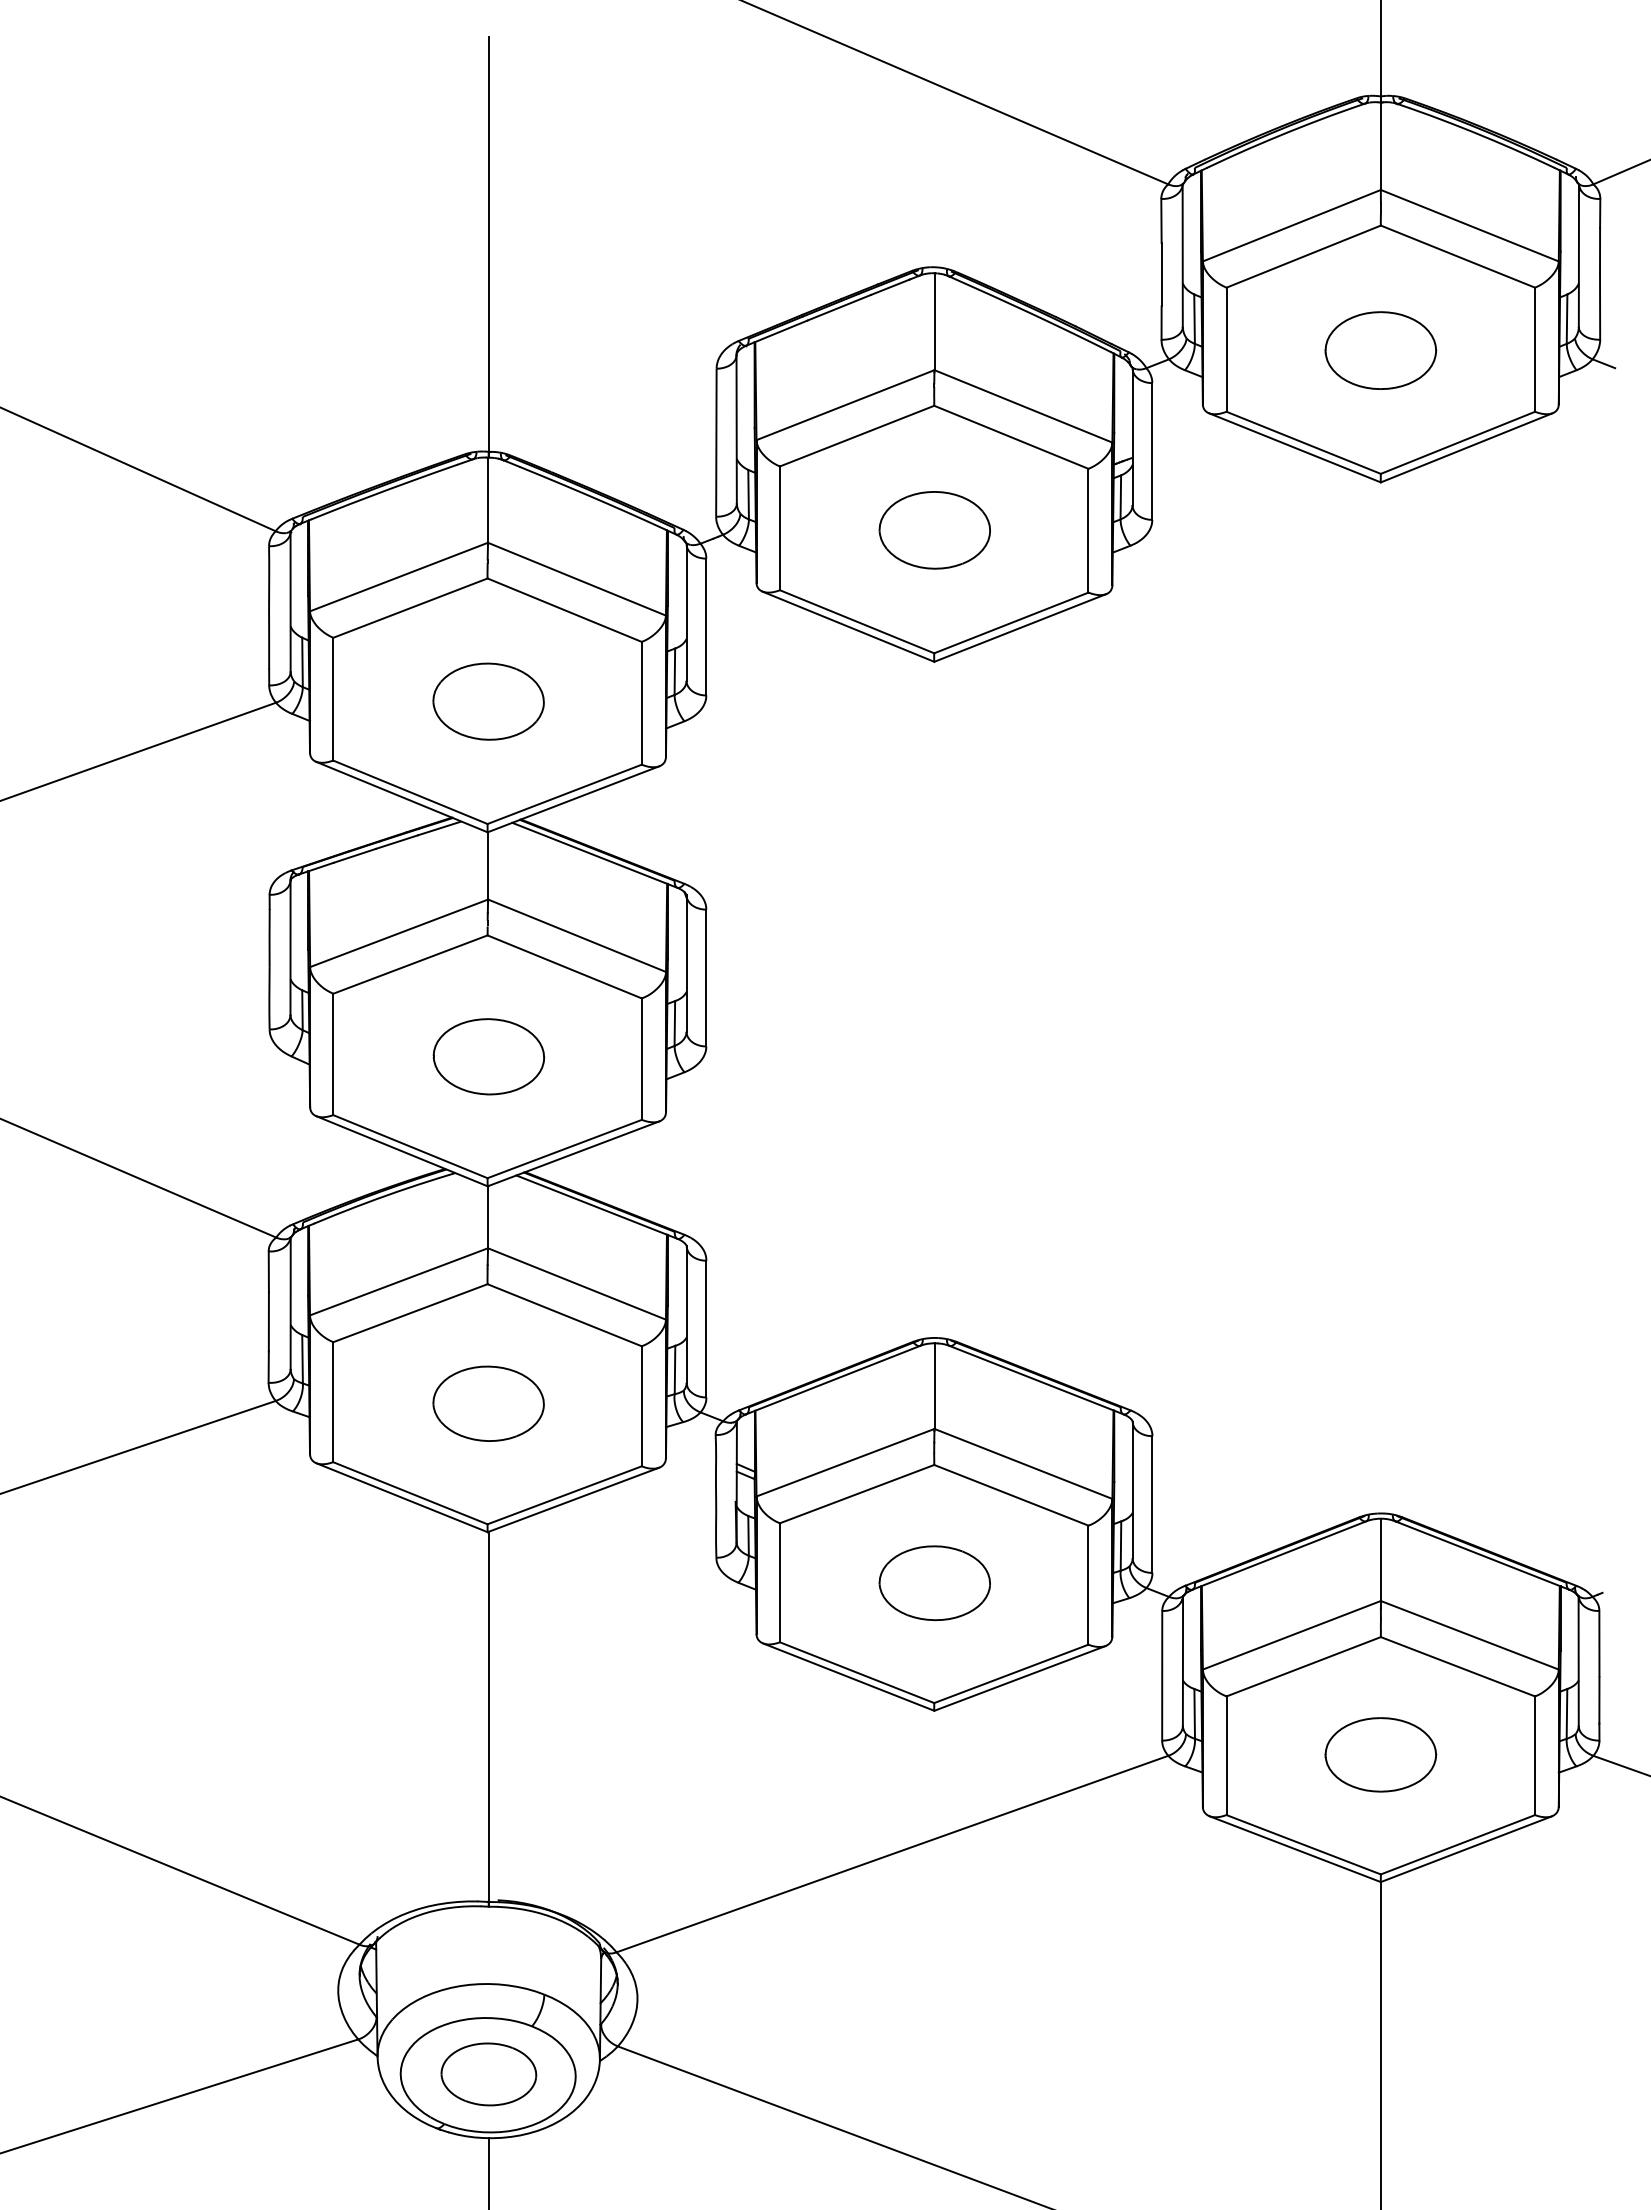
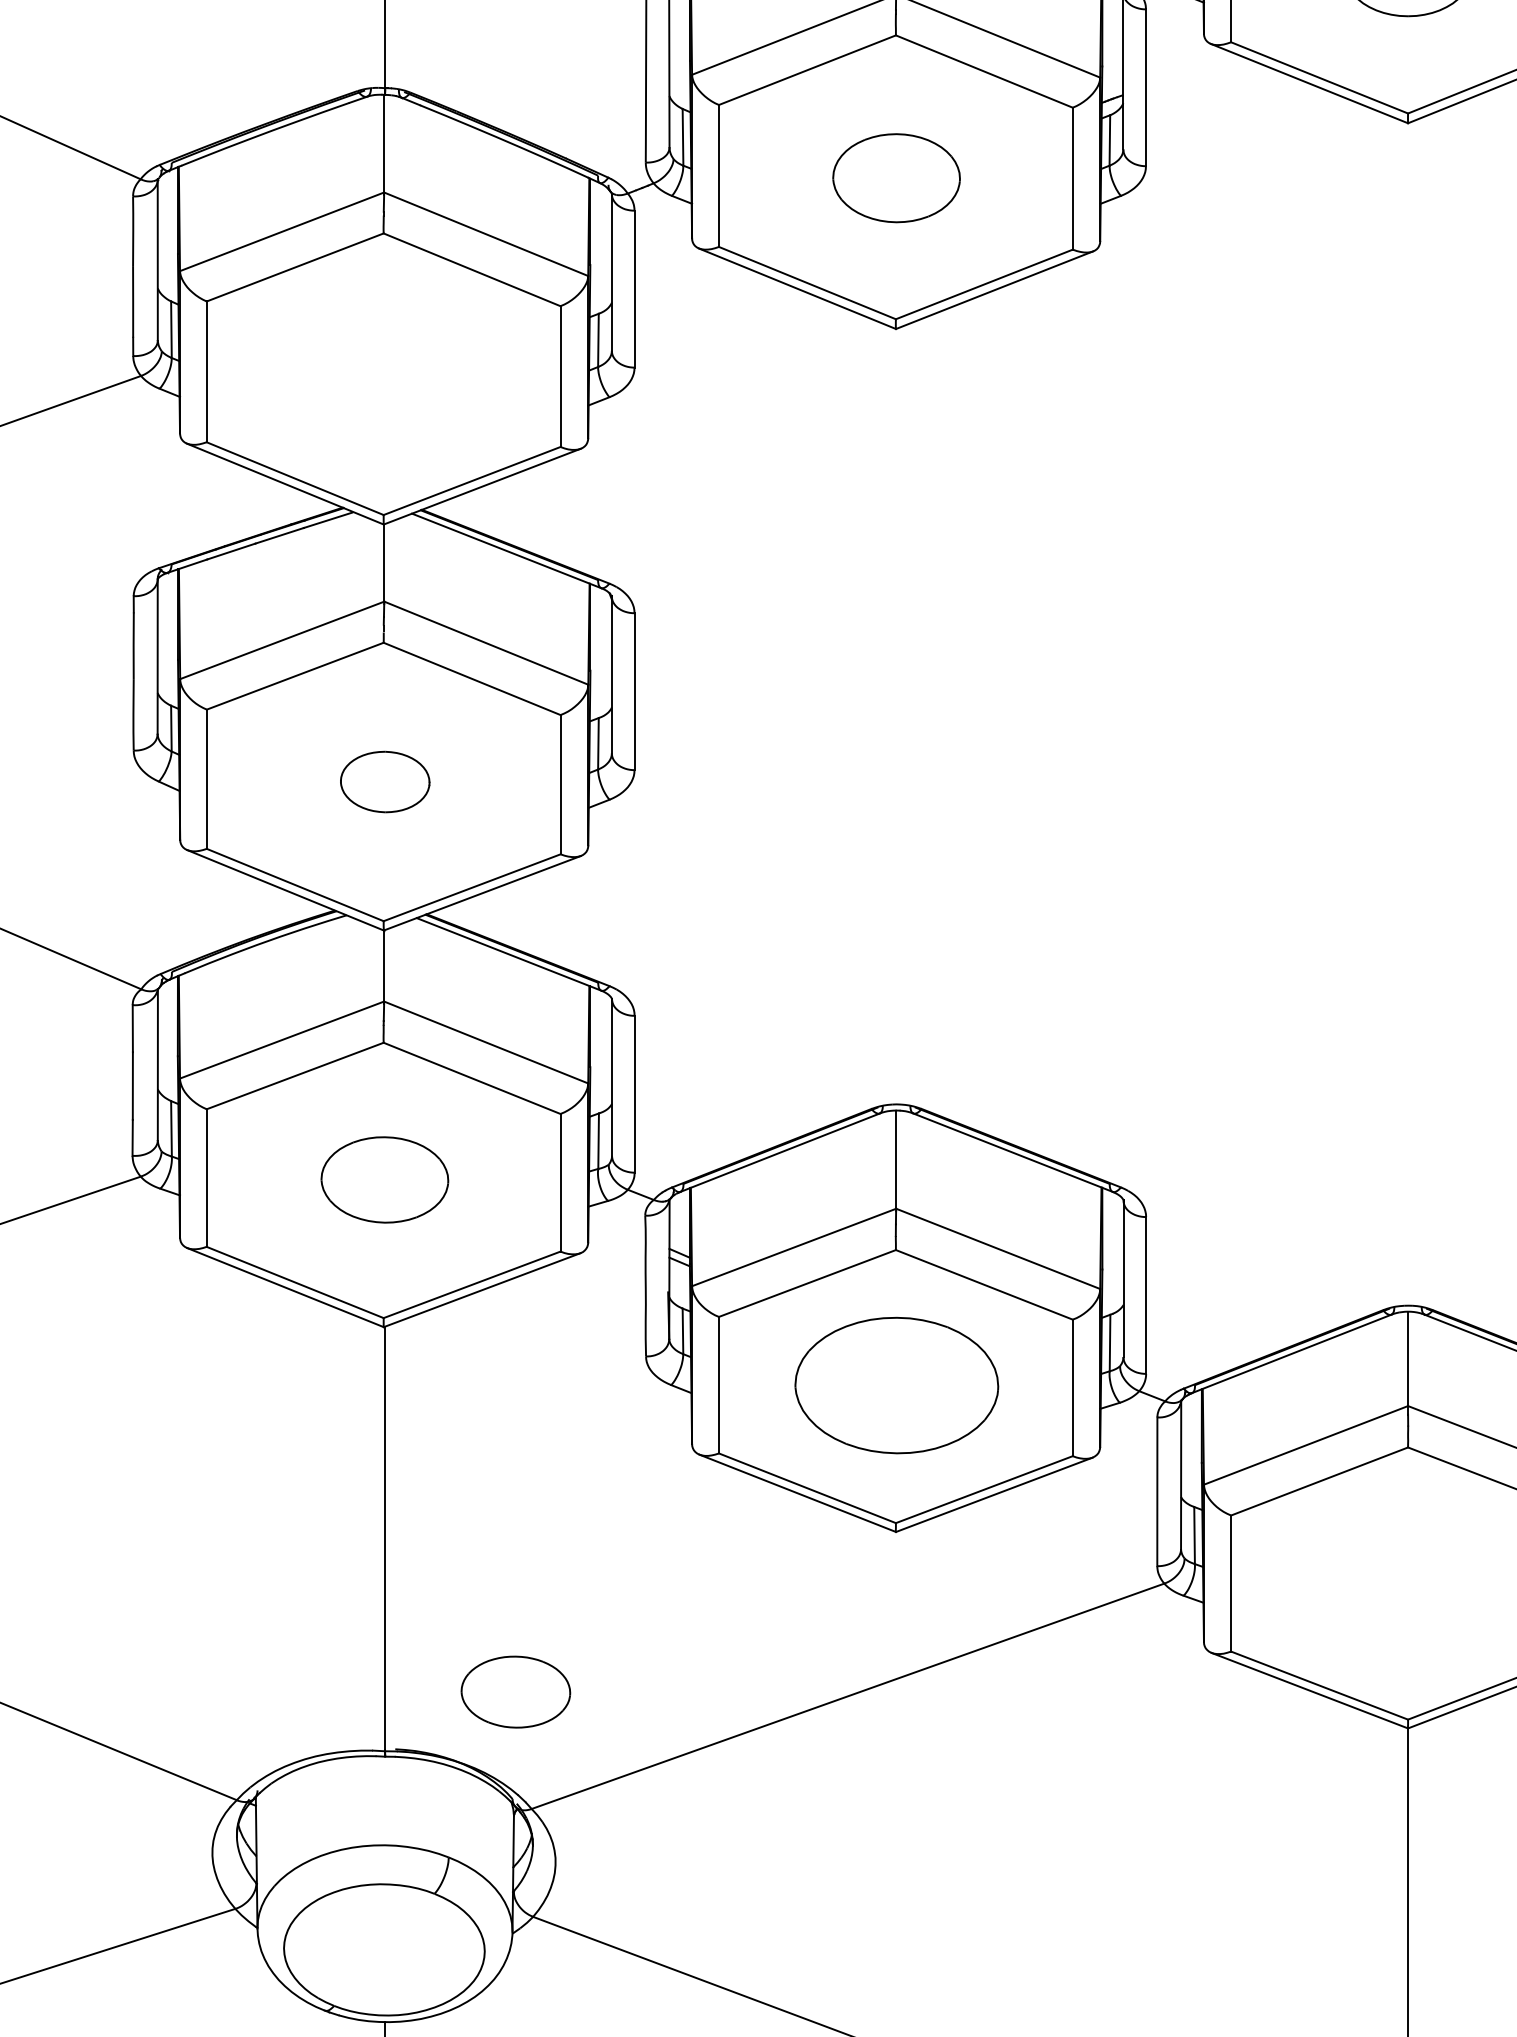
part: (488, 701) -> (384, 374), removed
part: (488, 1056) -> (384, 781), size x0.7
part: (934, 1583) -> (896, 1386), size x1.6
part: (1380, 1754) -> (1407, 1582), removed
part: (488, 2074) -> (515, 1692), moved

